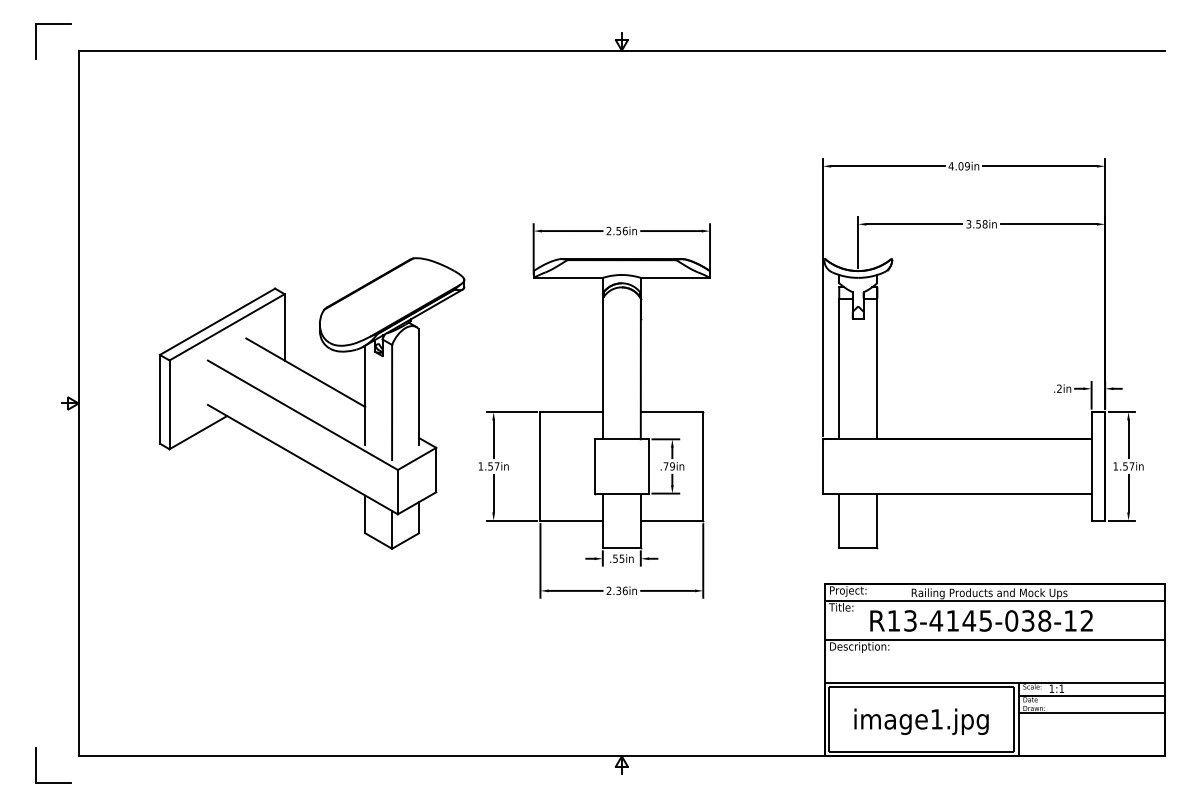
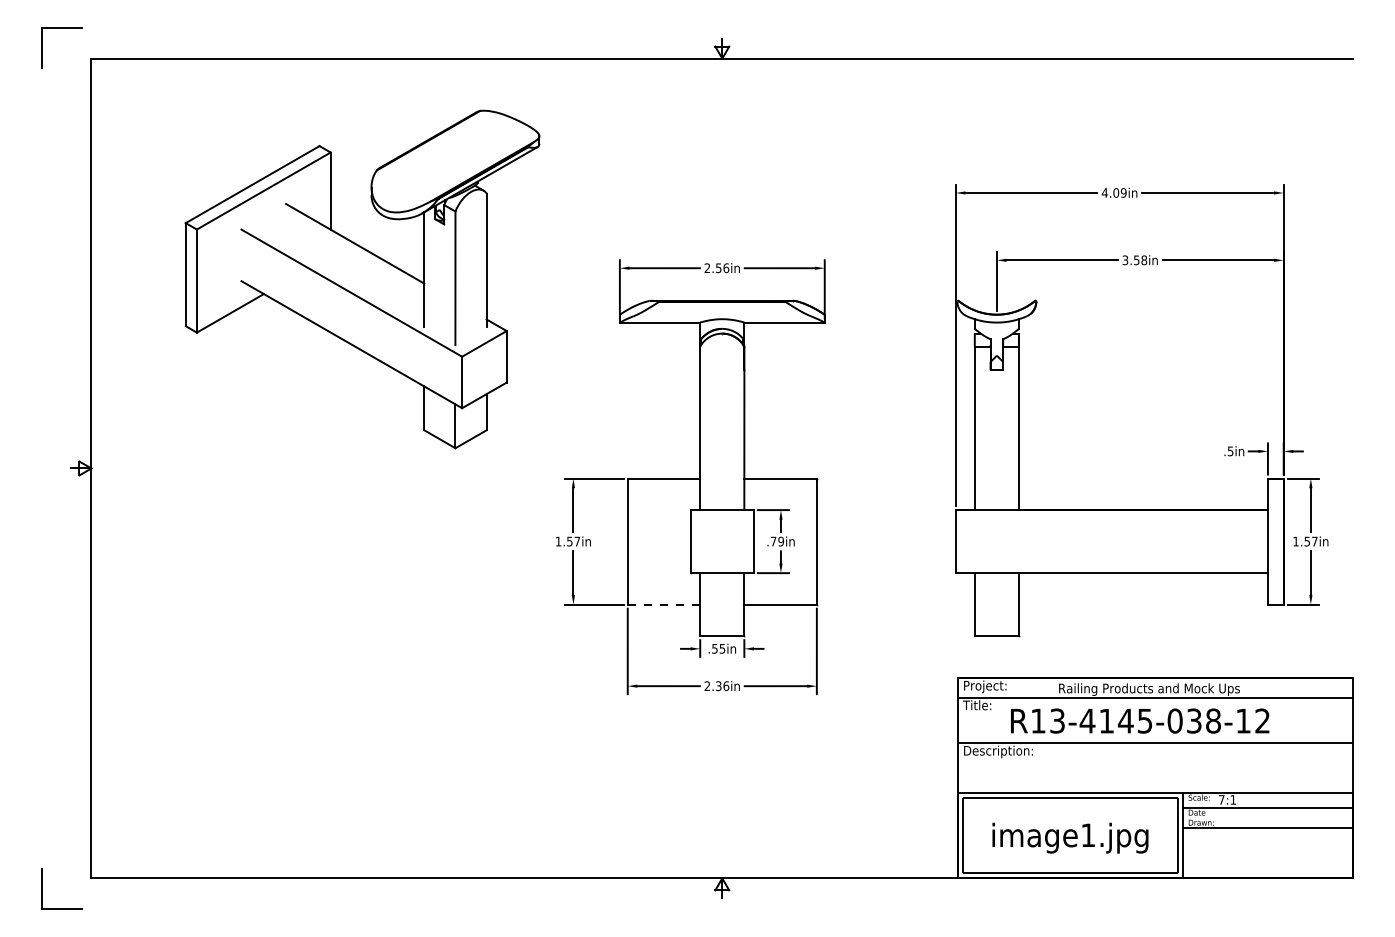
text: (1059, 388) -> (1230, 451), .2in -> .5in
part: (312, 403) -> (362, 279), moved
line: (571, 520) -> (663, 604), solid -> dashed
text: (1051, 688) -> (1221, 799), 1:1 -> 7:1

